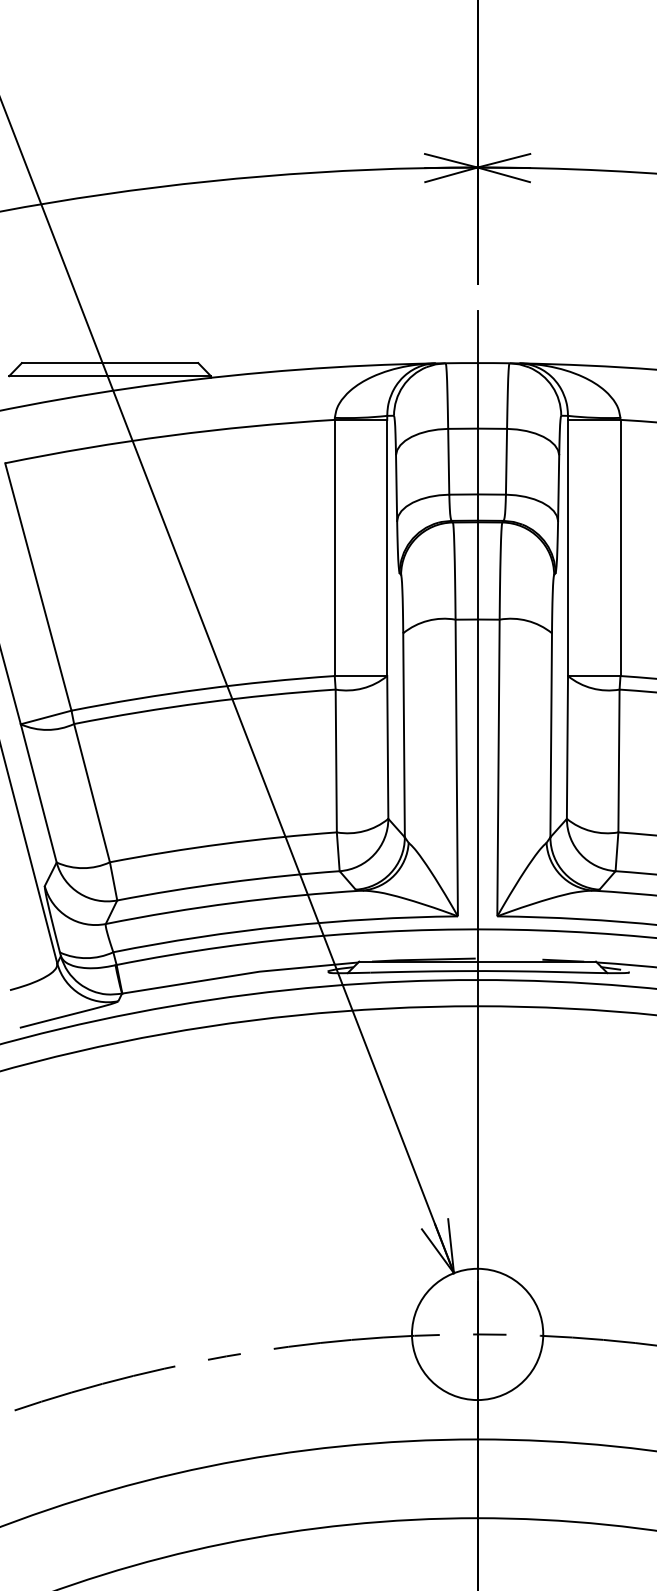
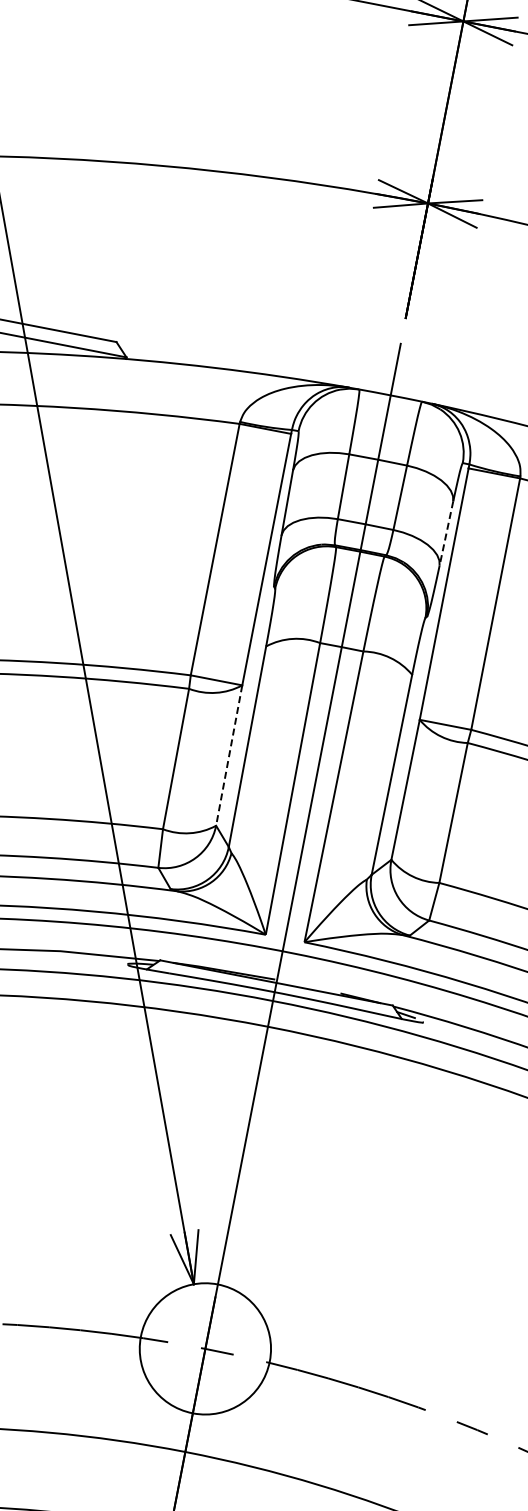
line: (558, 488) -> (446, 533), solid -> dashed
line: (387, 747) -> (228, 755), solid -> dashed

